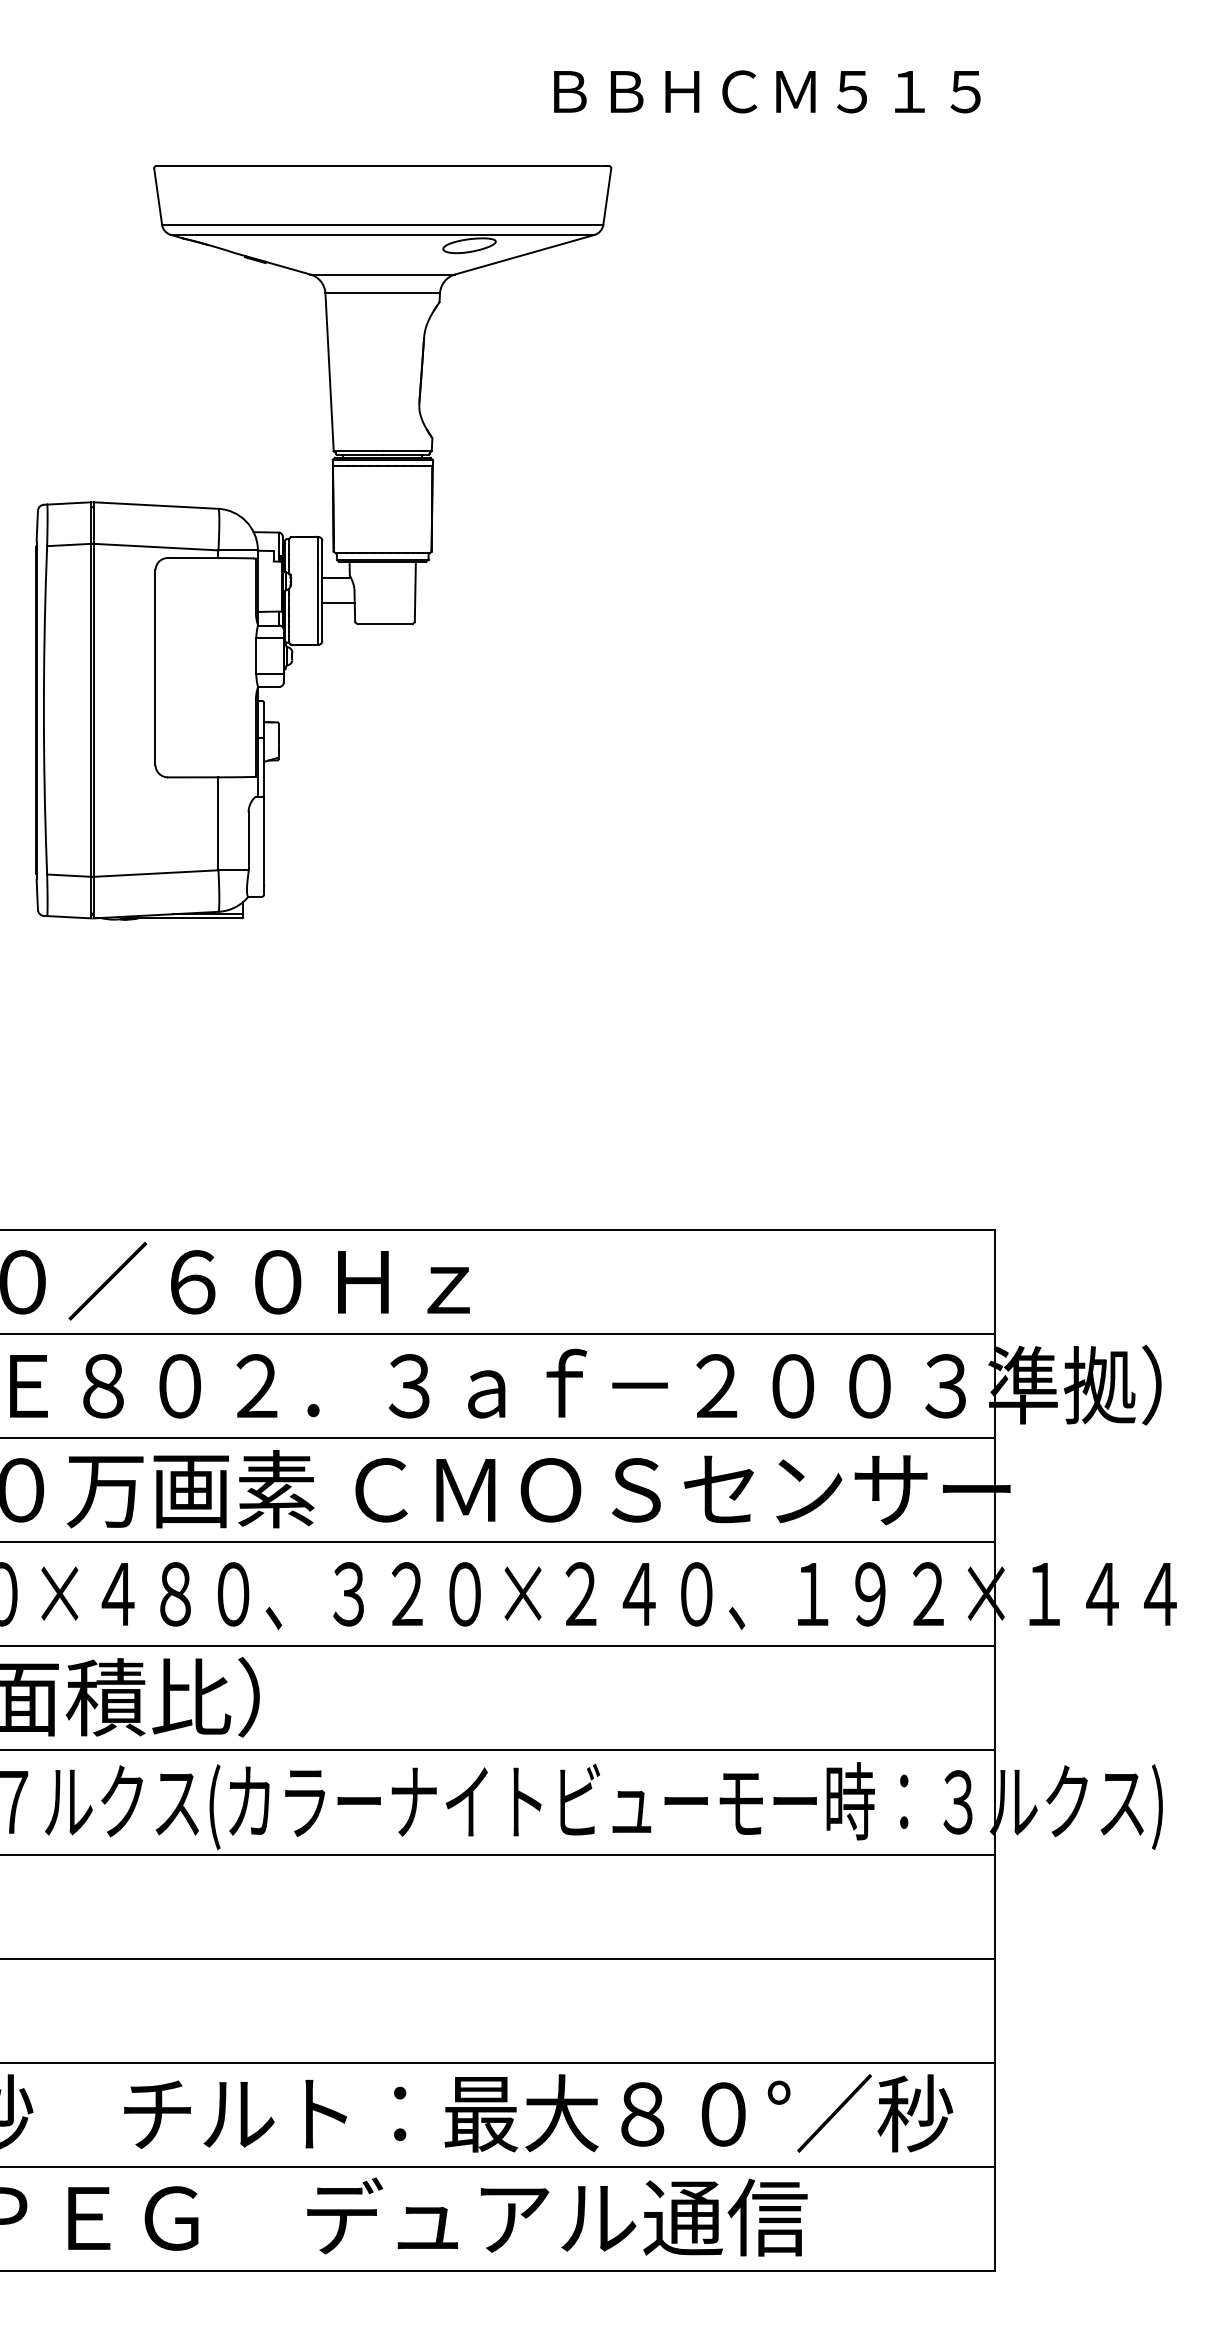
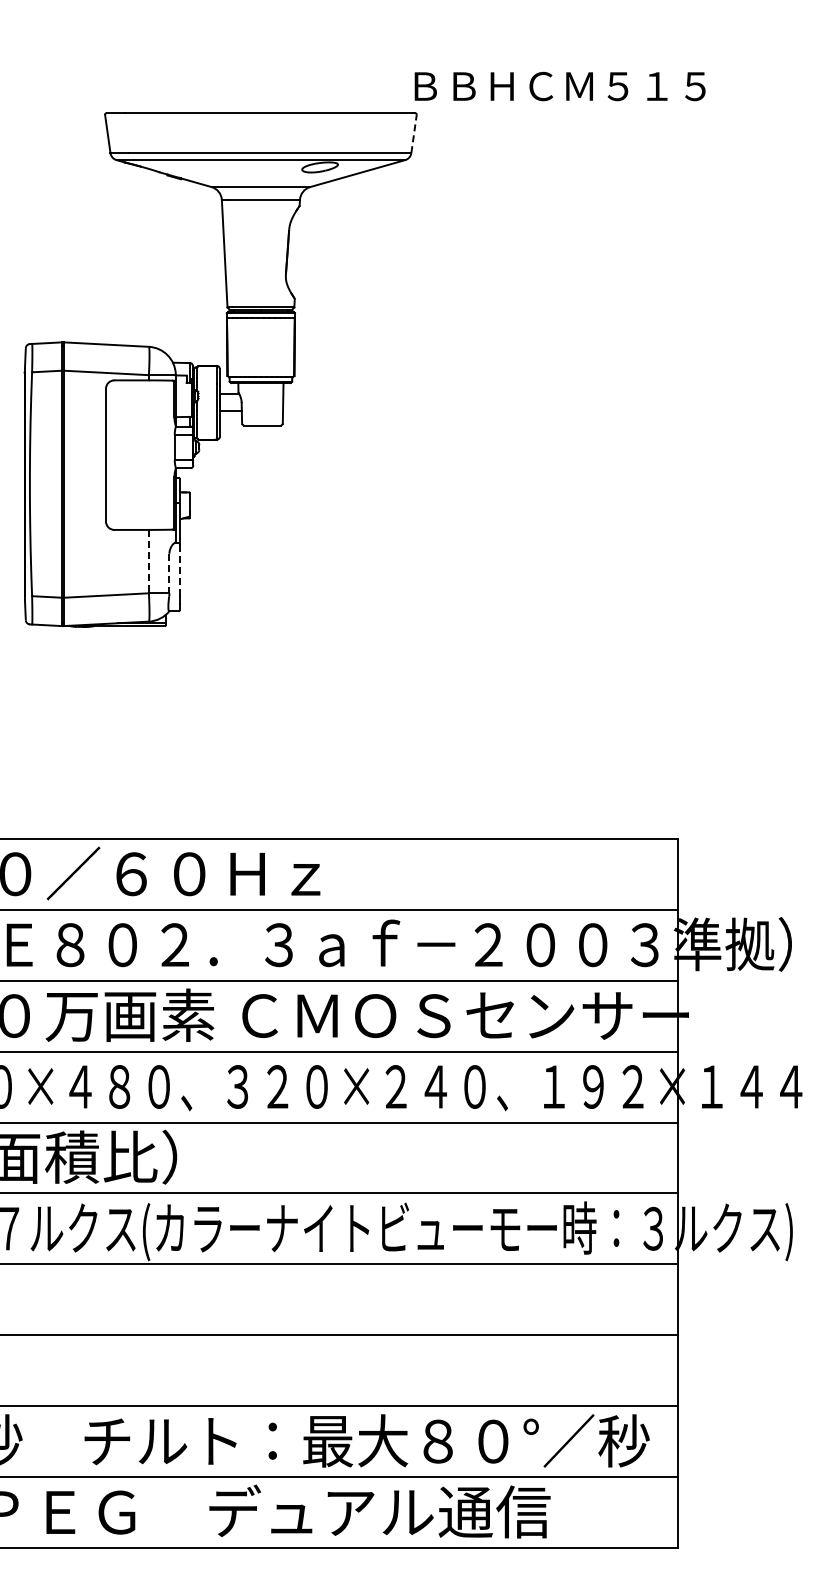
text: (766, 91) -> (559, 86), moved
line: (607, 195) -> (414, 133), solid -> dashed
line: (217, 823) -> (148, 561), solid -> dashed
line: (264, 836) -> (180, 570), solid -> dashed
line: (248, 841) -> (169, 573), solid -> dashed

